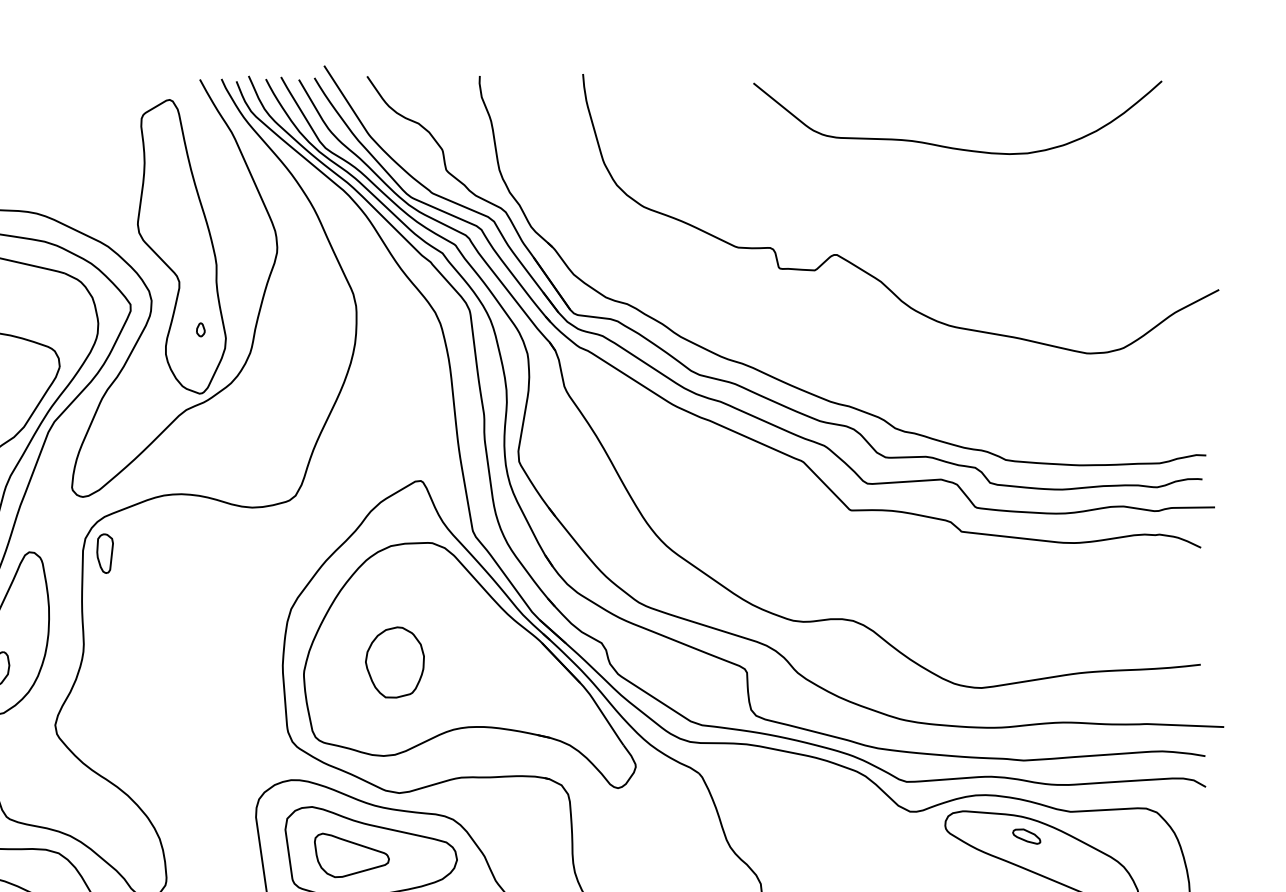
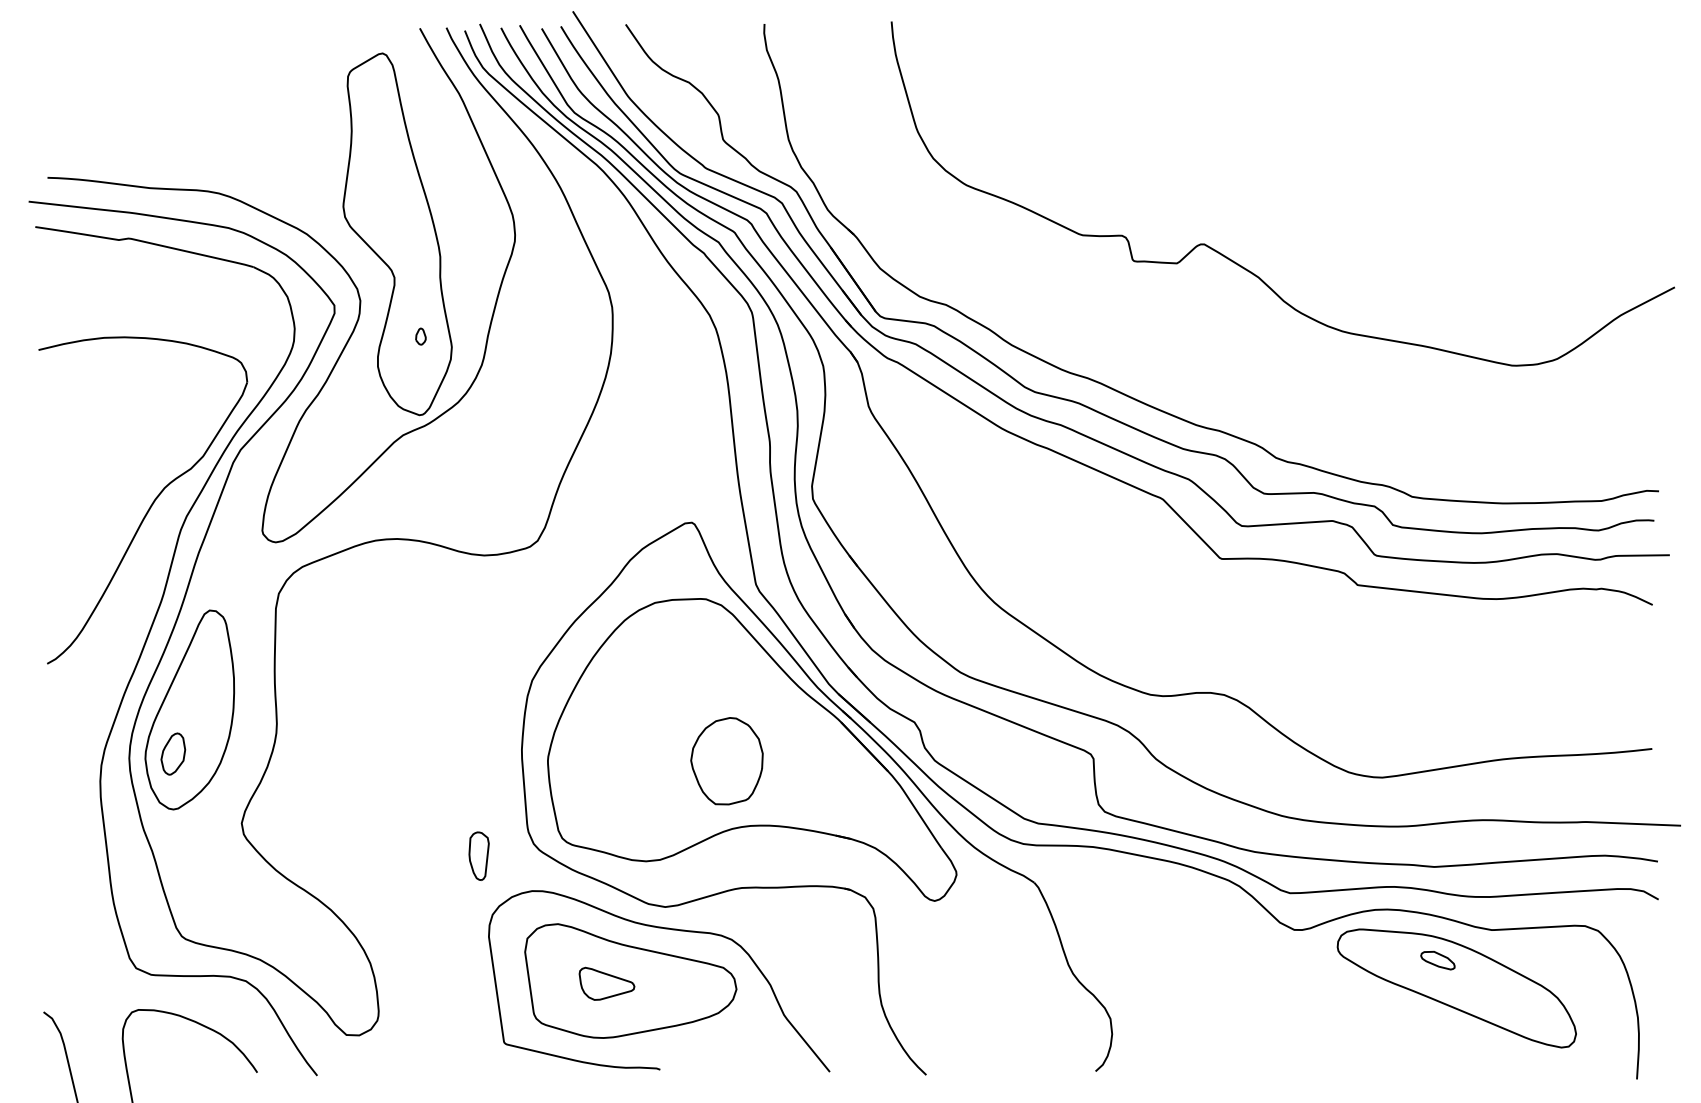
curve: (950, 147) -> (1344, 111), removed
part: (104, 553) -> (478, 855), moved
part: (394, 662) -> (726, 761), moved
part: (351, 855) -> (606, 983), size x0.6

